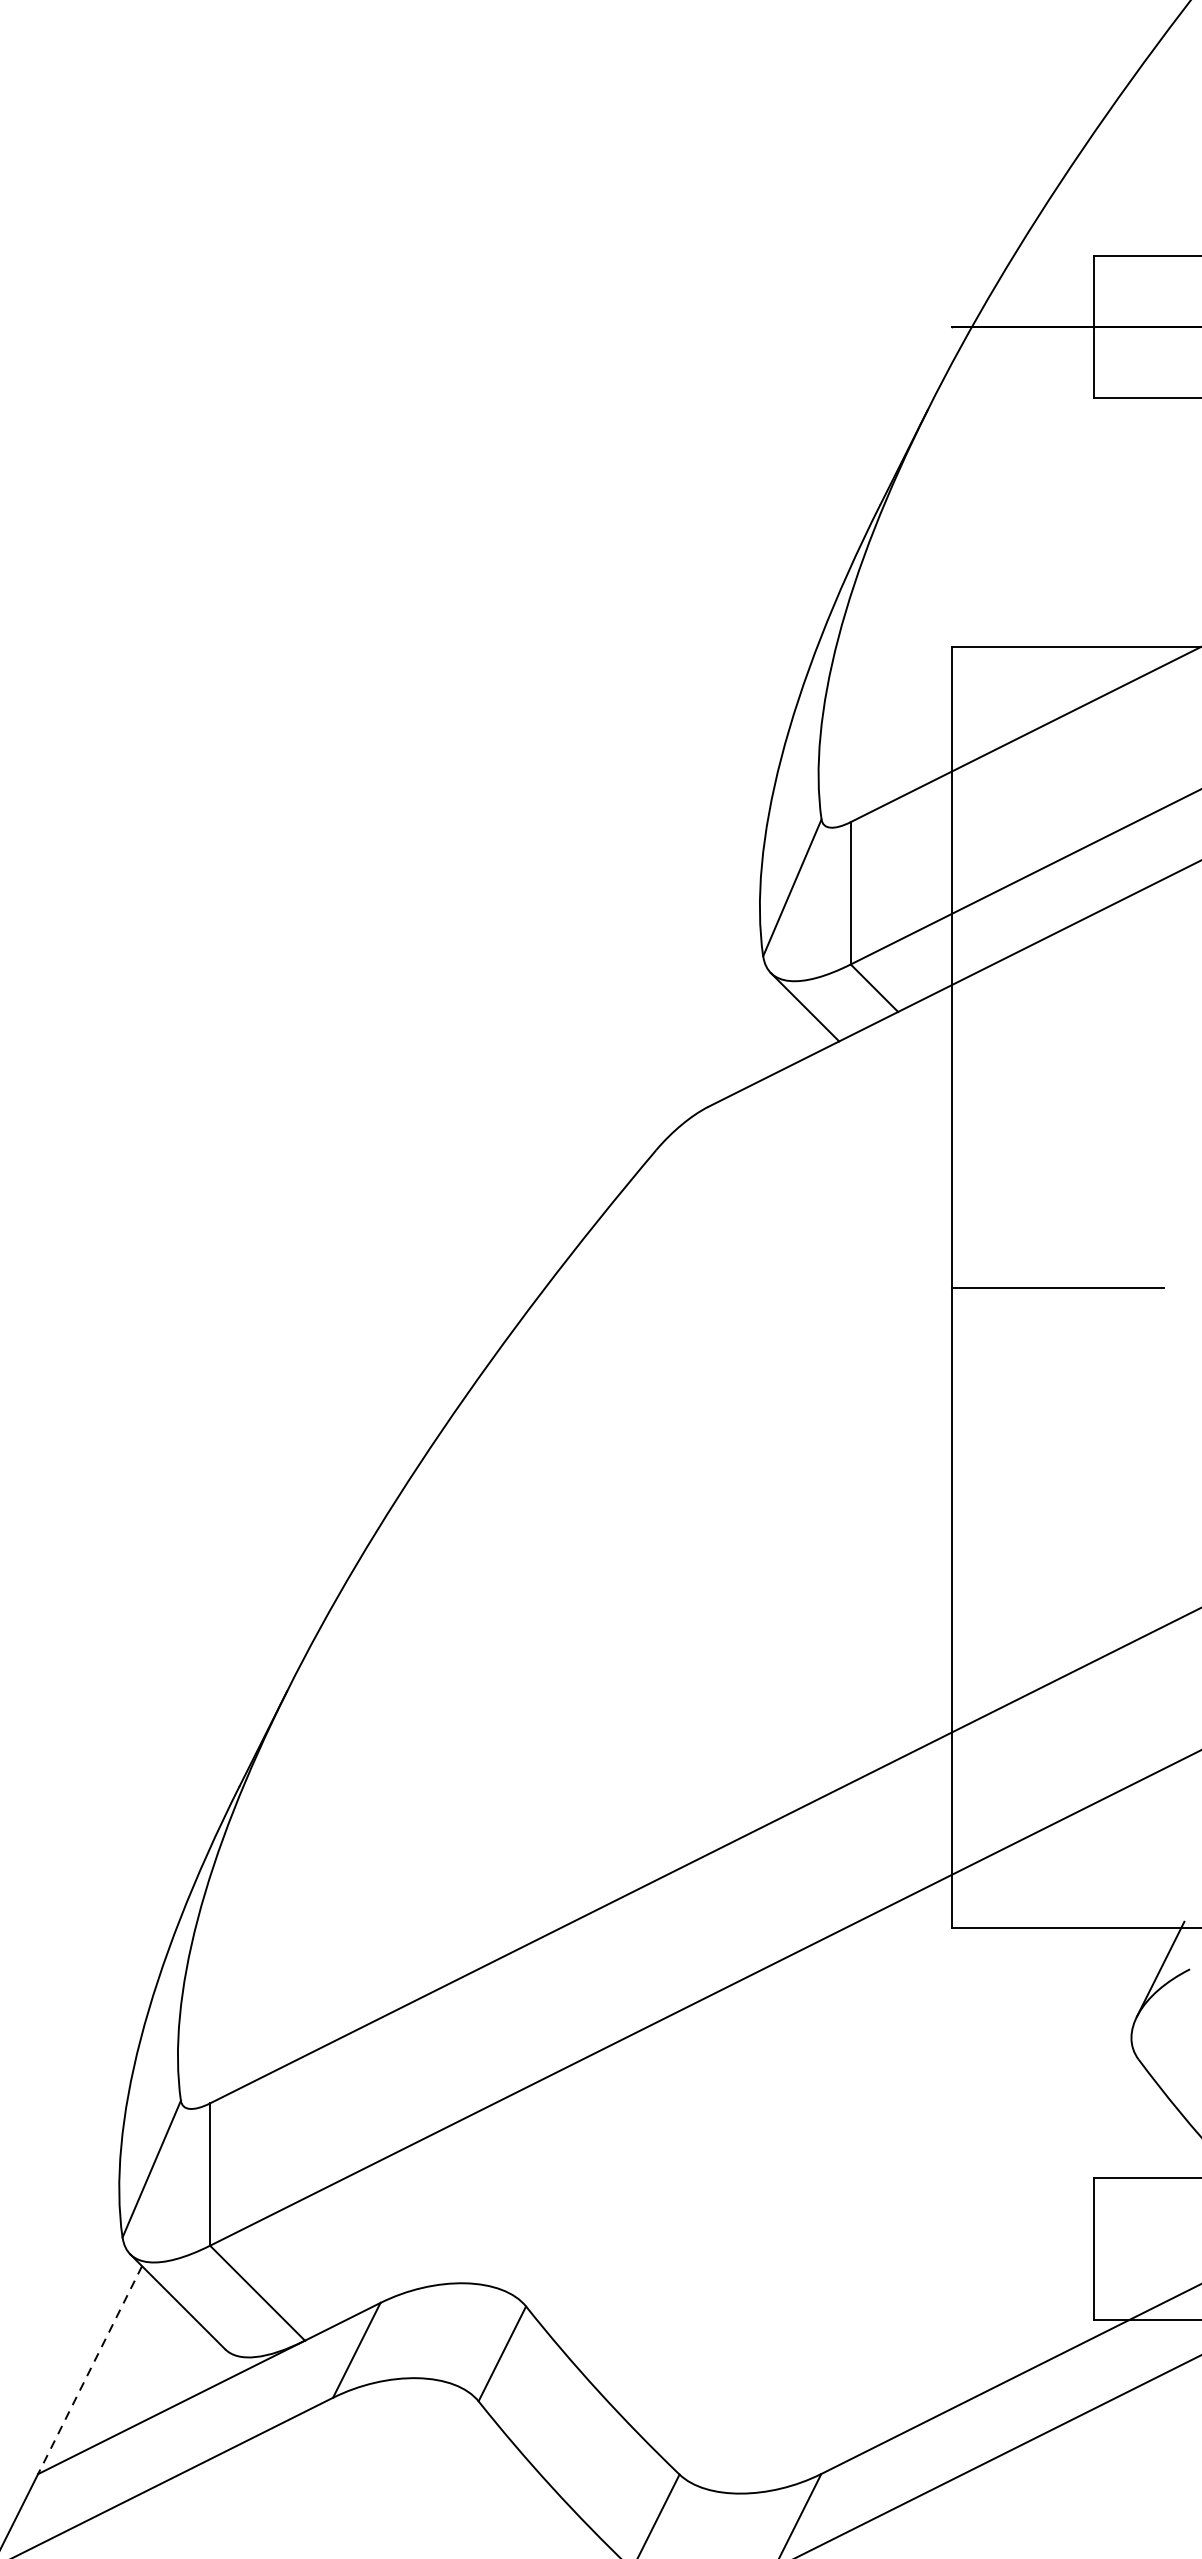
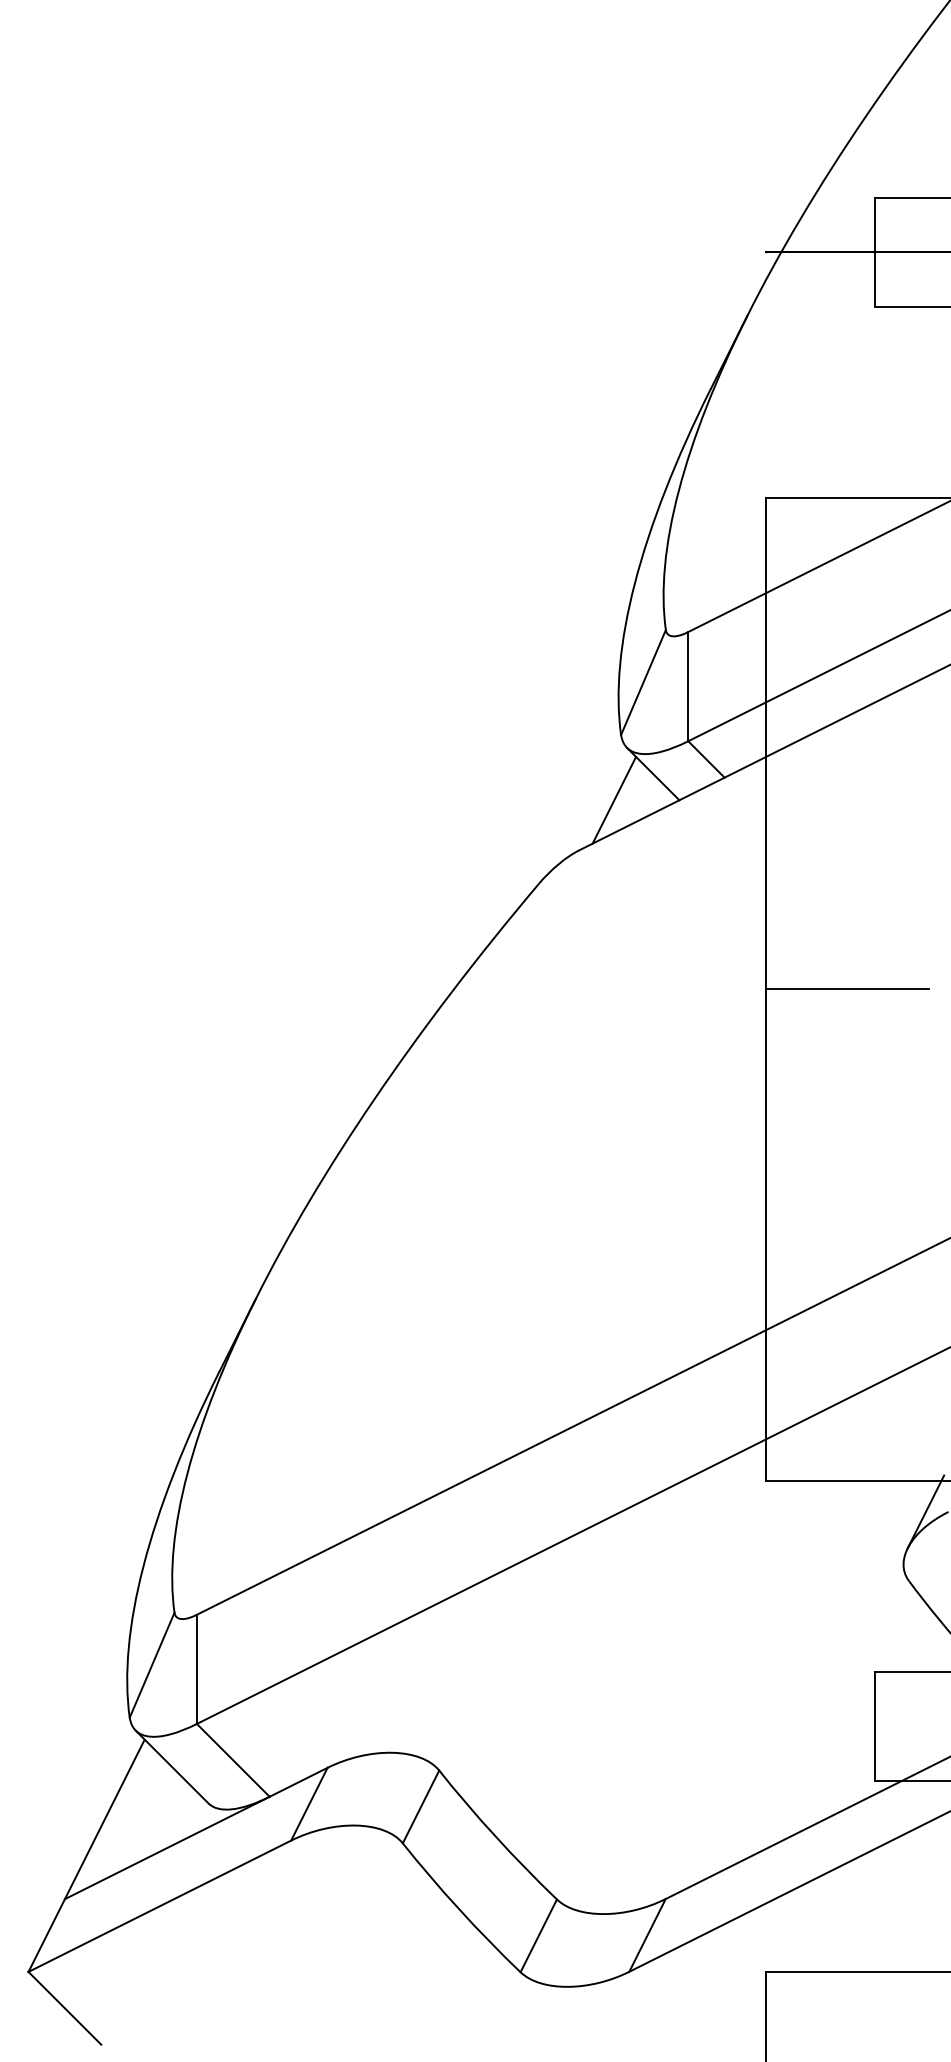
line: (754, 1040) -> (614, 799), added
line: (89, 2370) -> (104, 1819), dashed -> solid

